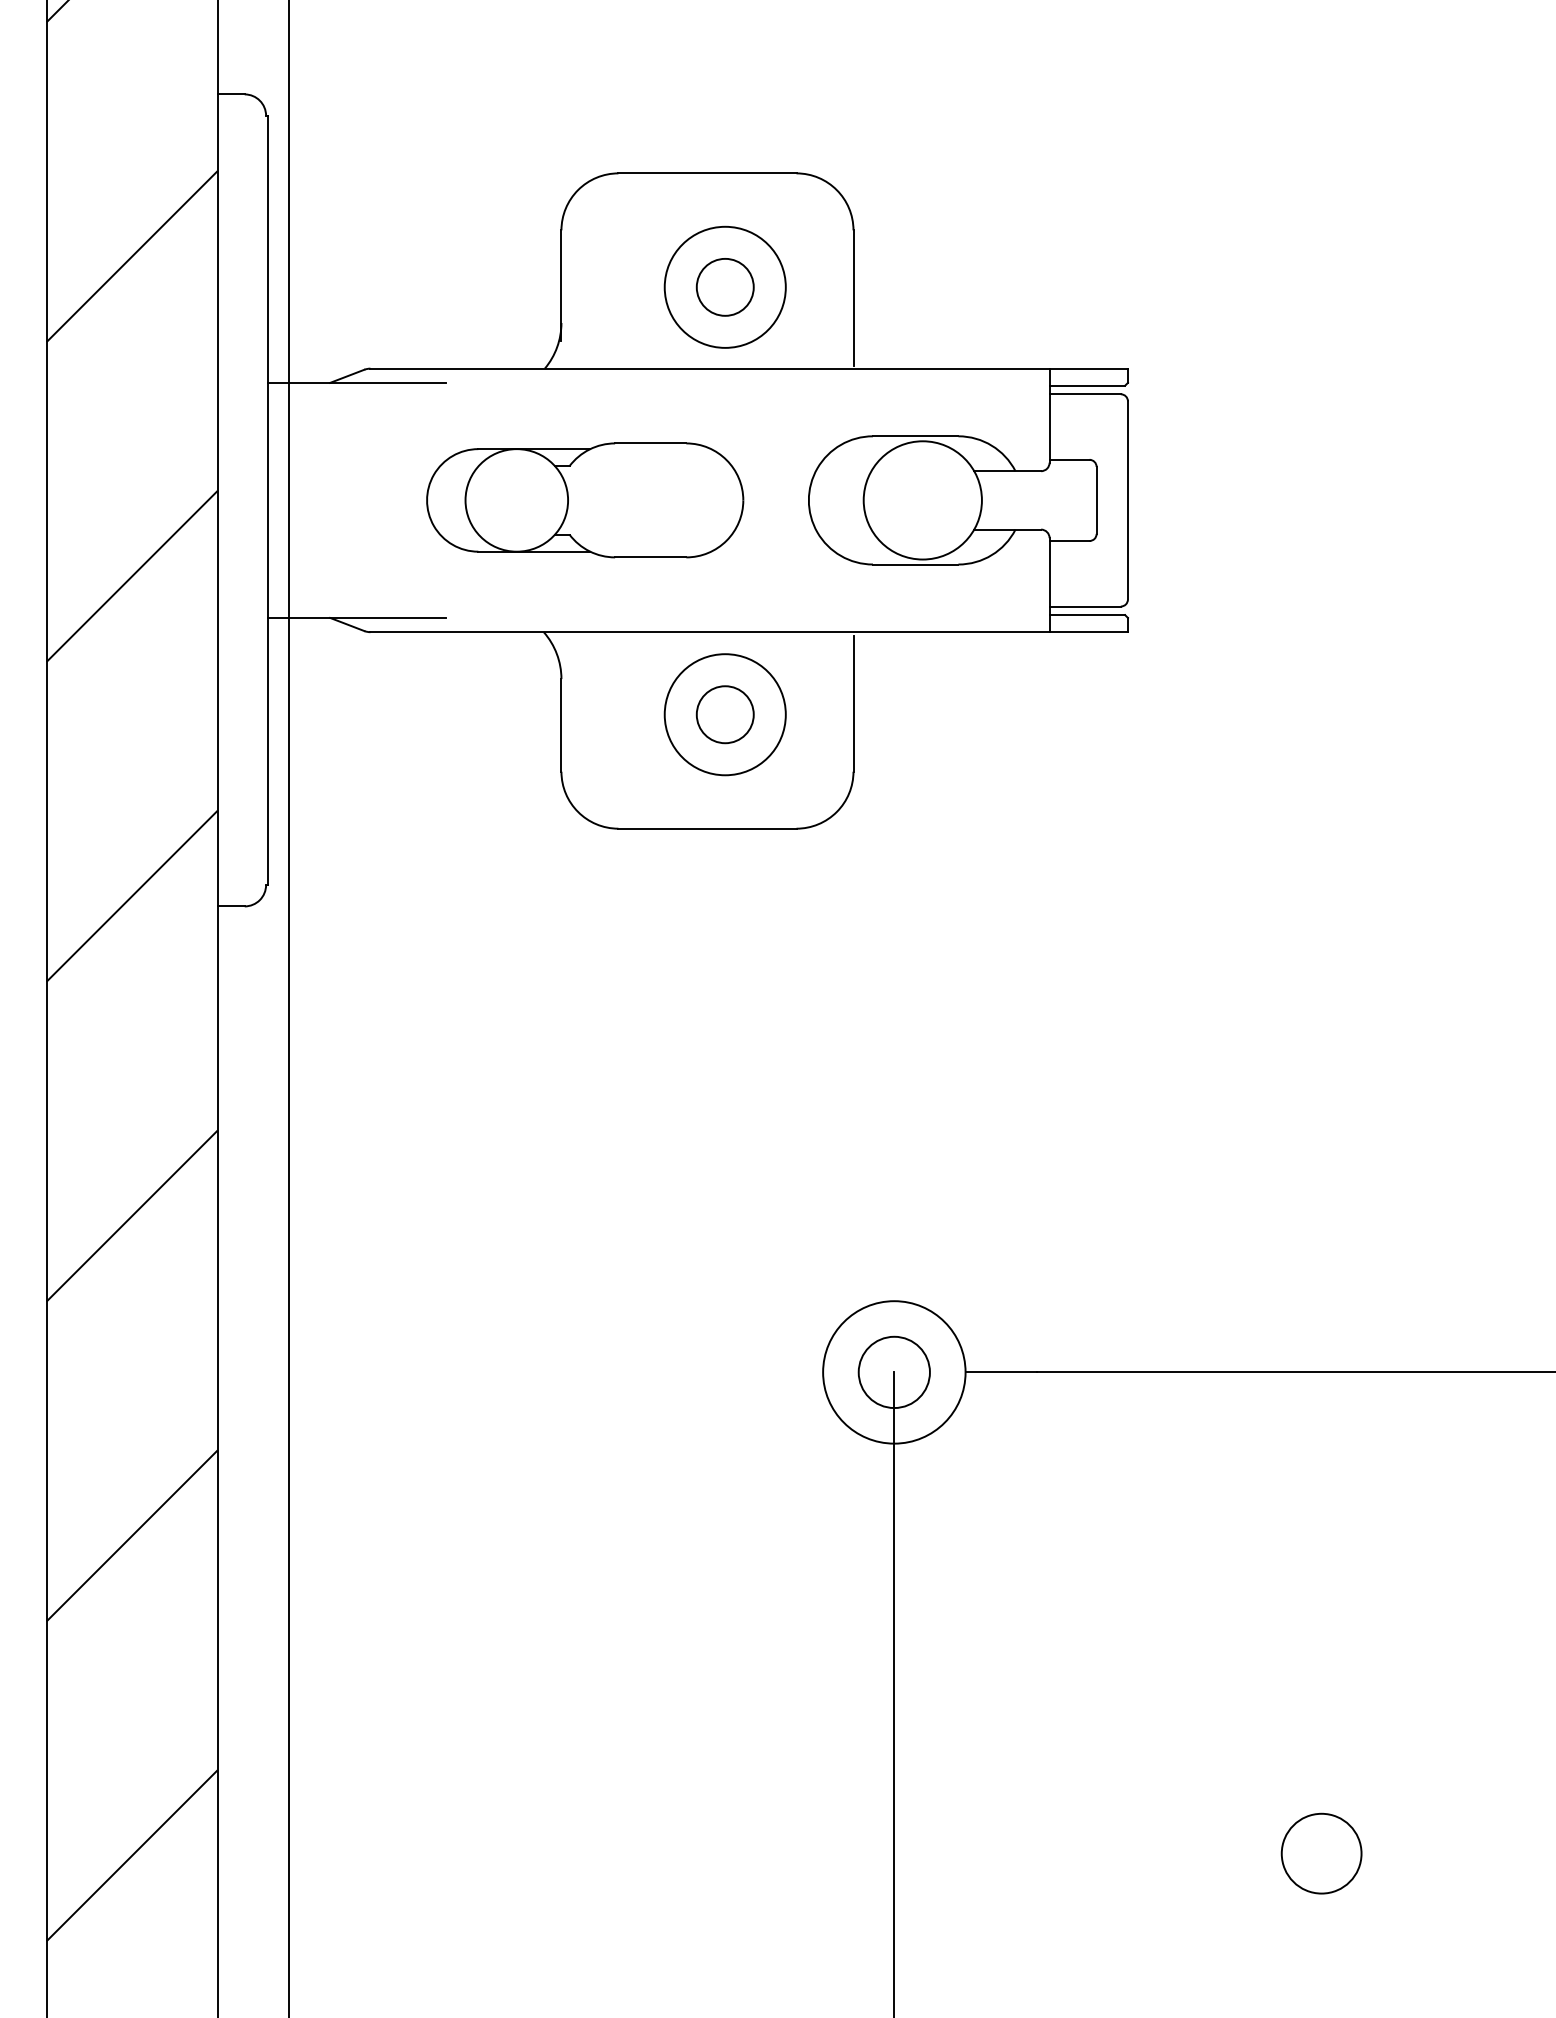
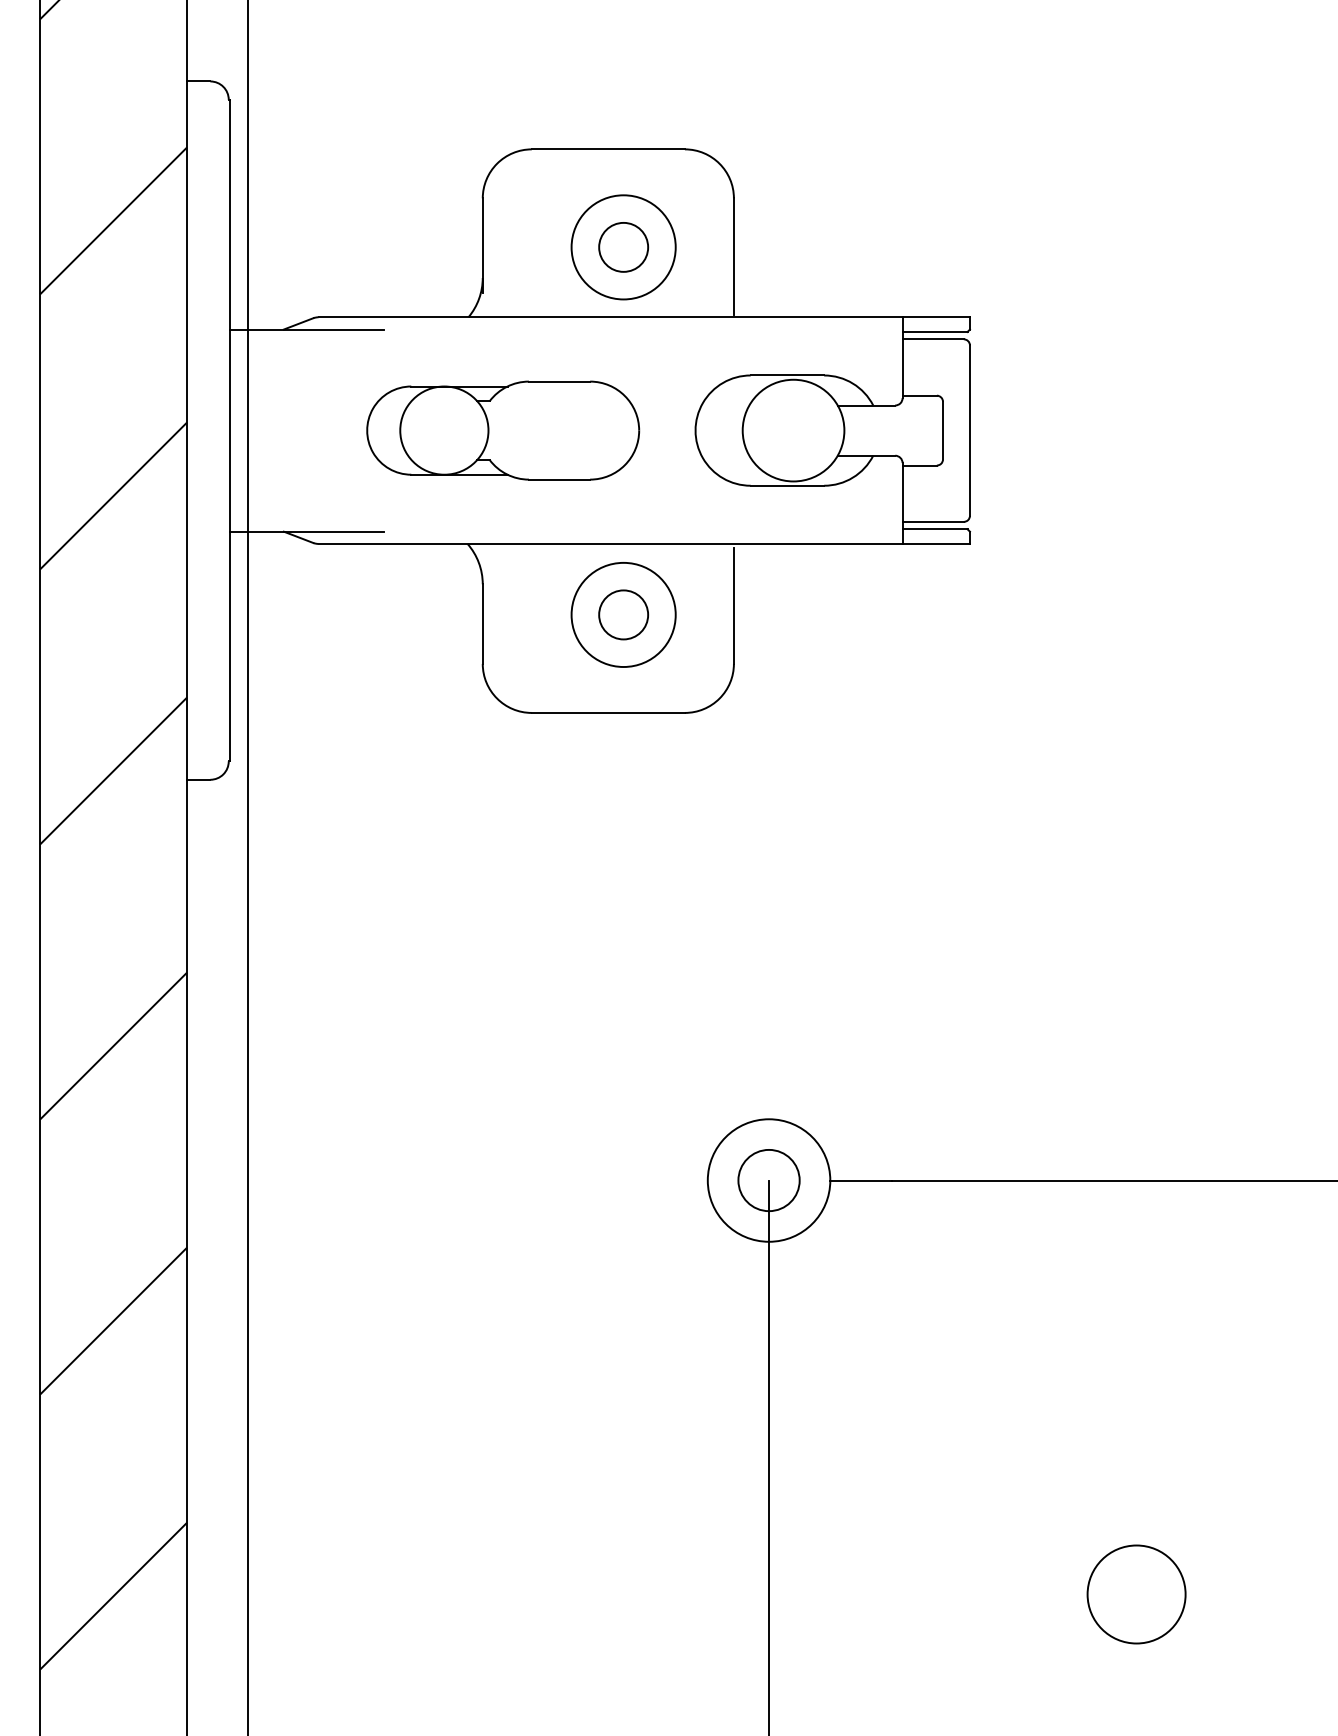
circle: (1321, 1853) -> (1136, 1594), size x1.43

